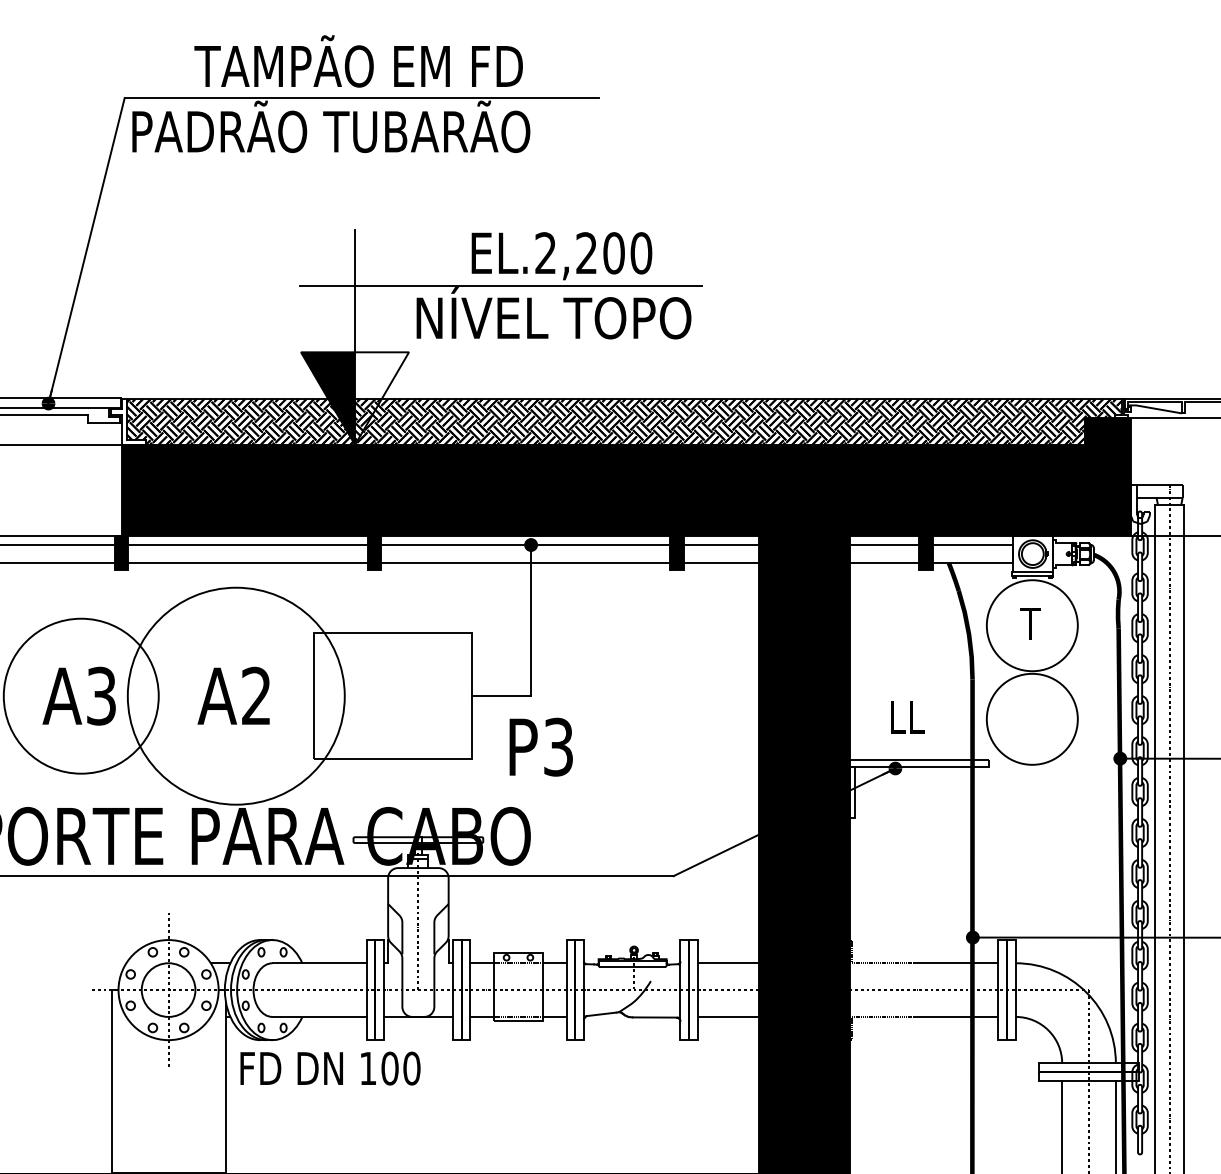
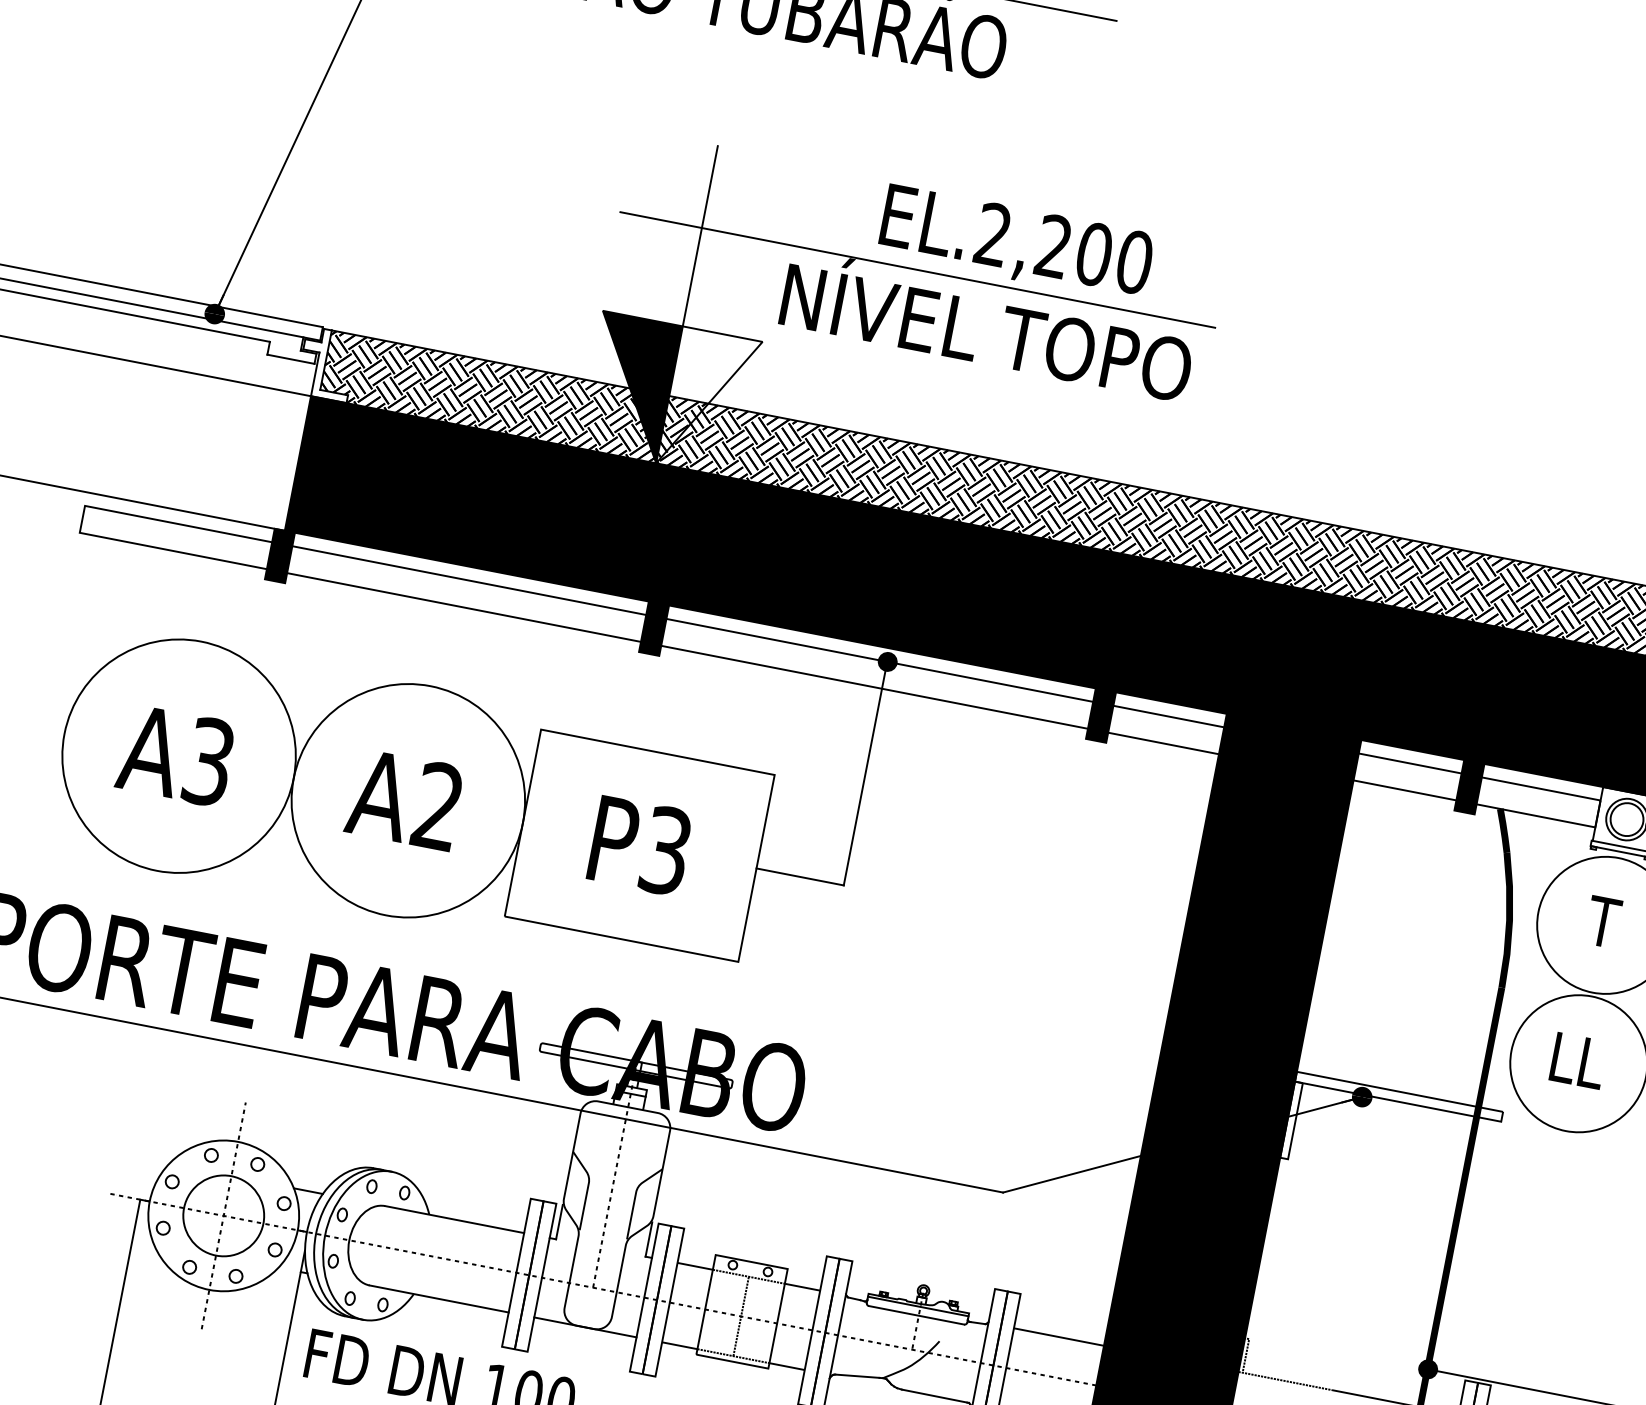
circle: (235, 695) -> (407, 799), size x0.71
text: (907, 717) -> (1578, 1060), moved
text: (540, 746) -> (639, 844), moved
line: (518, 989) -> (741, 1315), added

